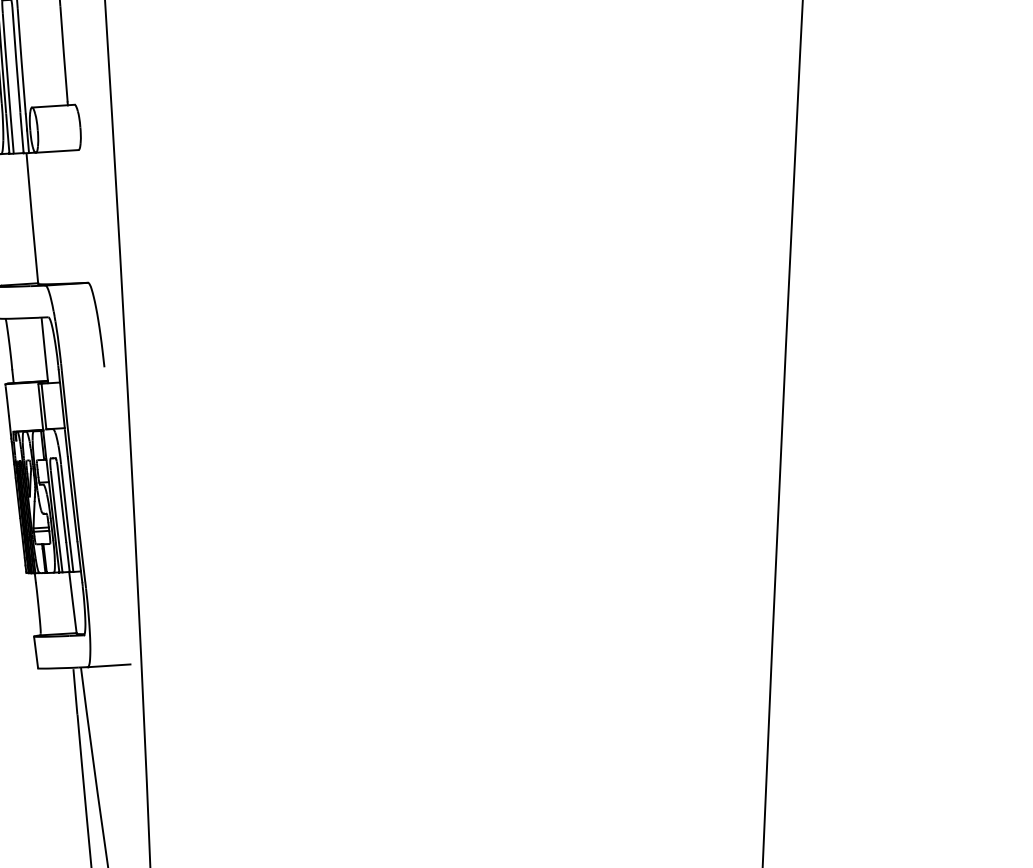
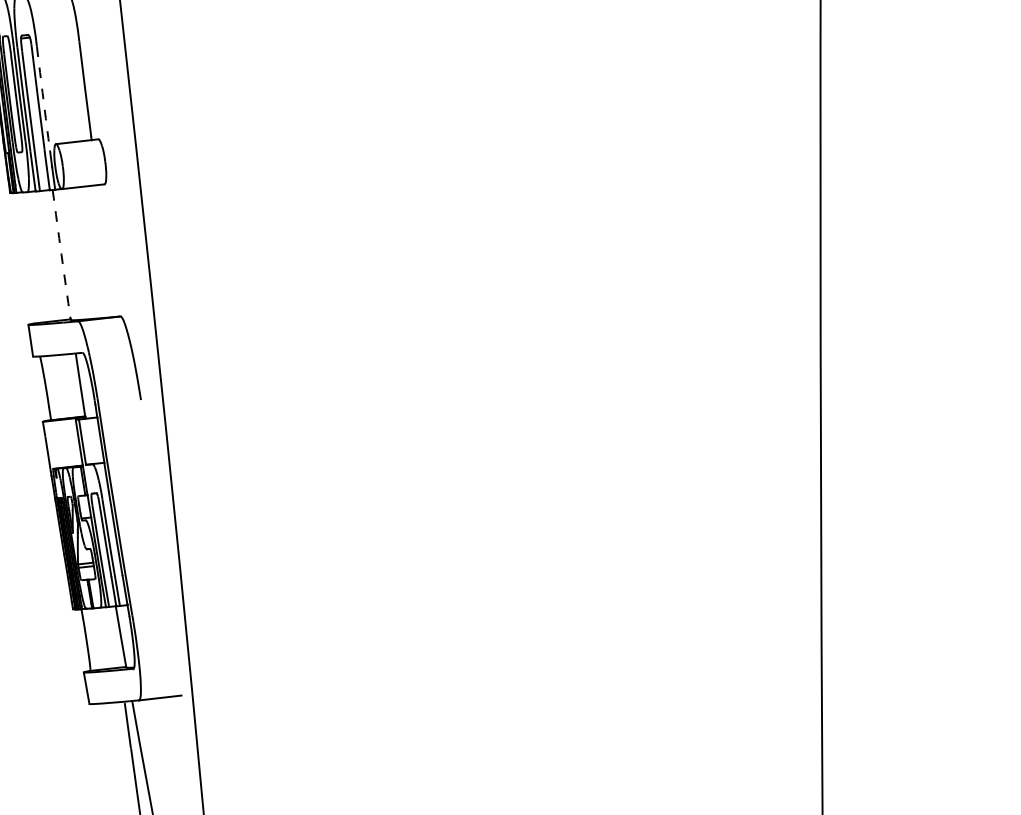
arc: (21, 61) -> (43, 98), solid -> dashed
arc: (32, 218) -> (61, 254), solid -> dashed

